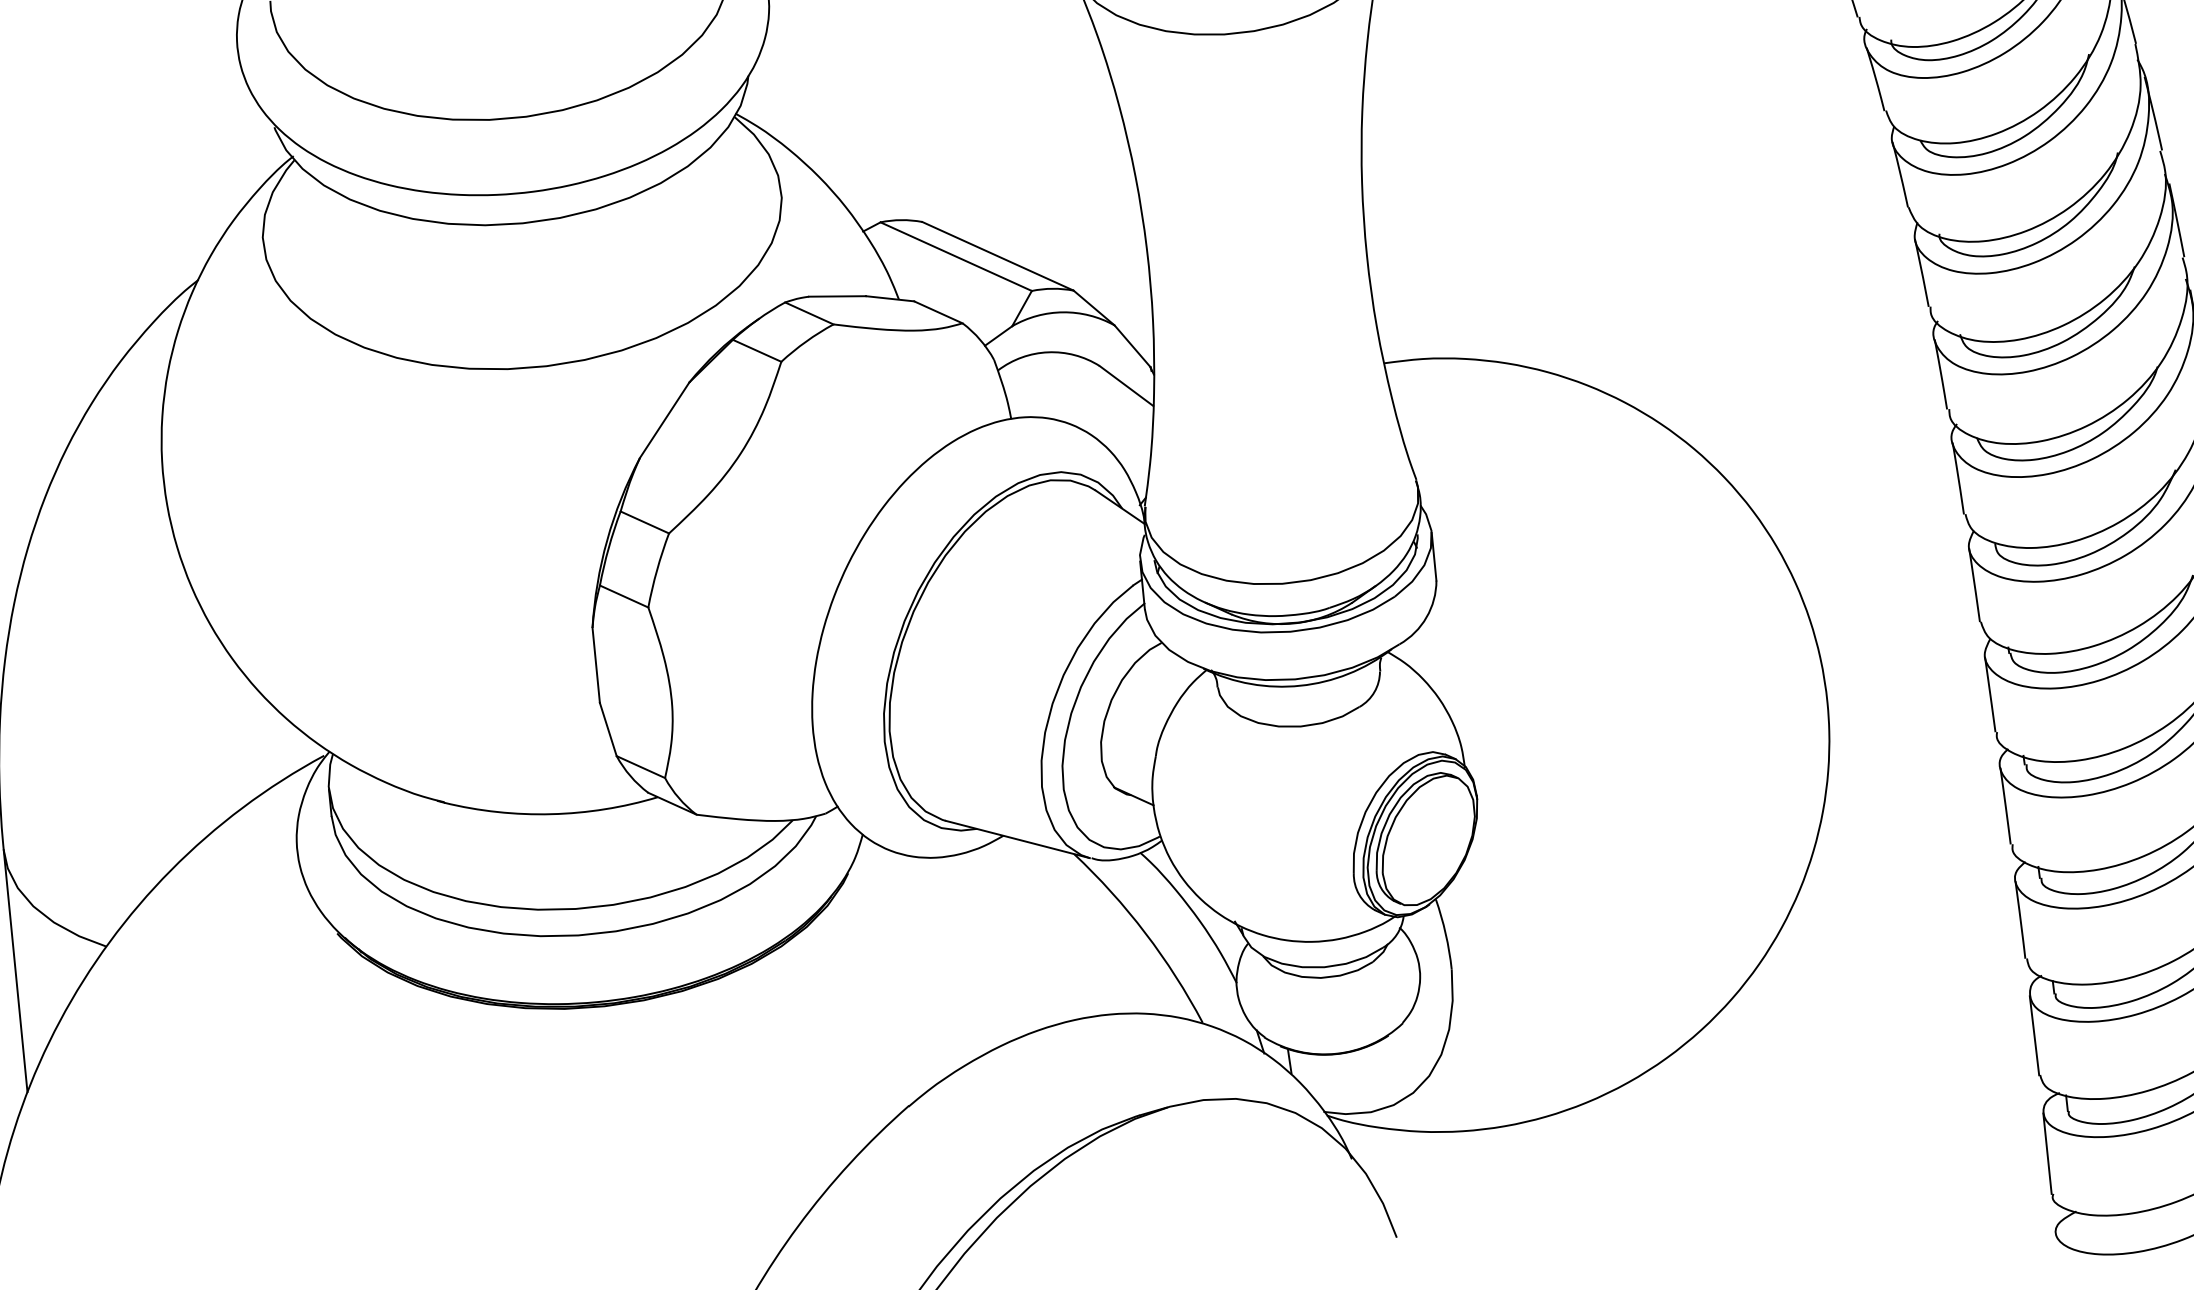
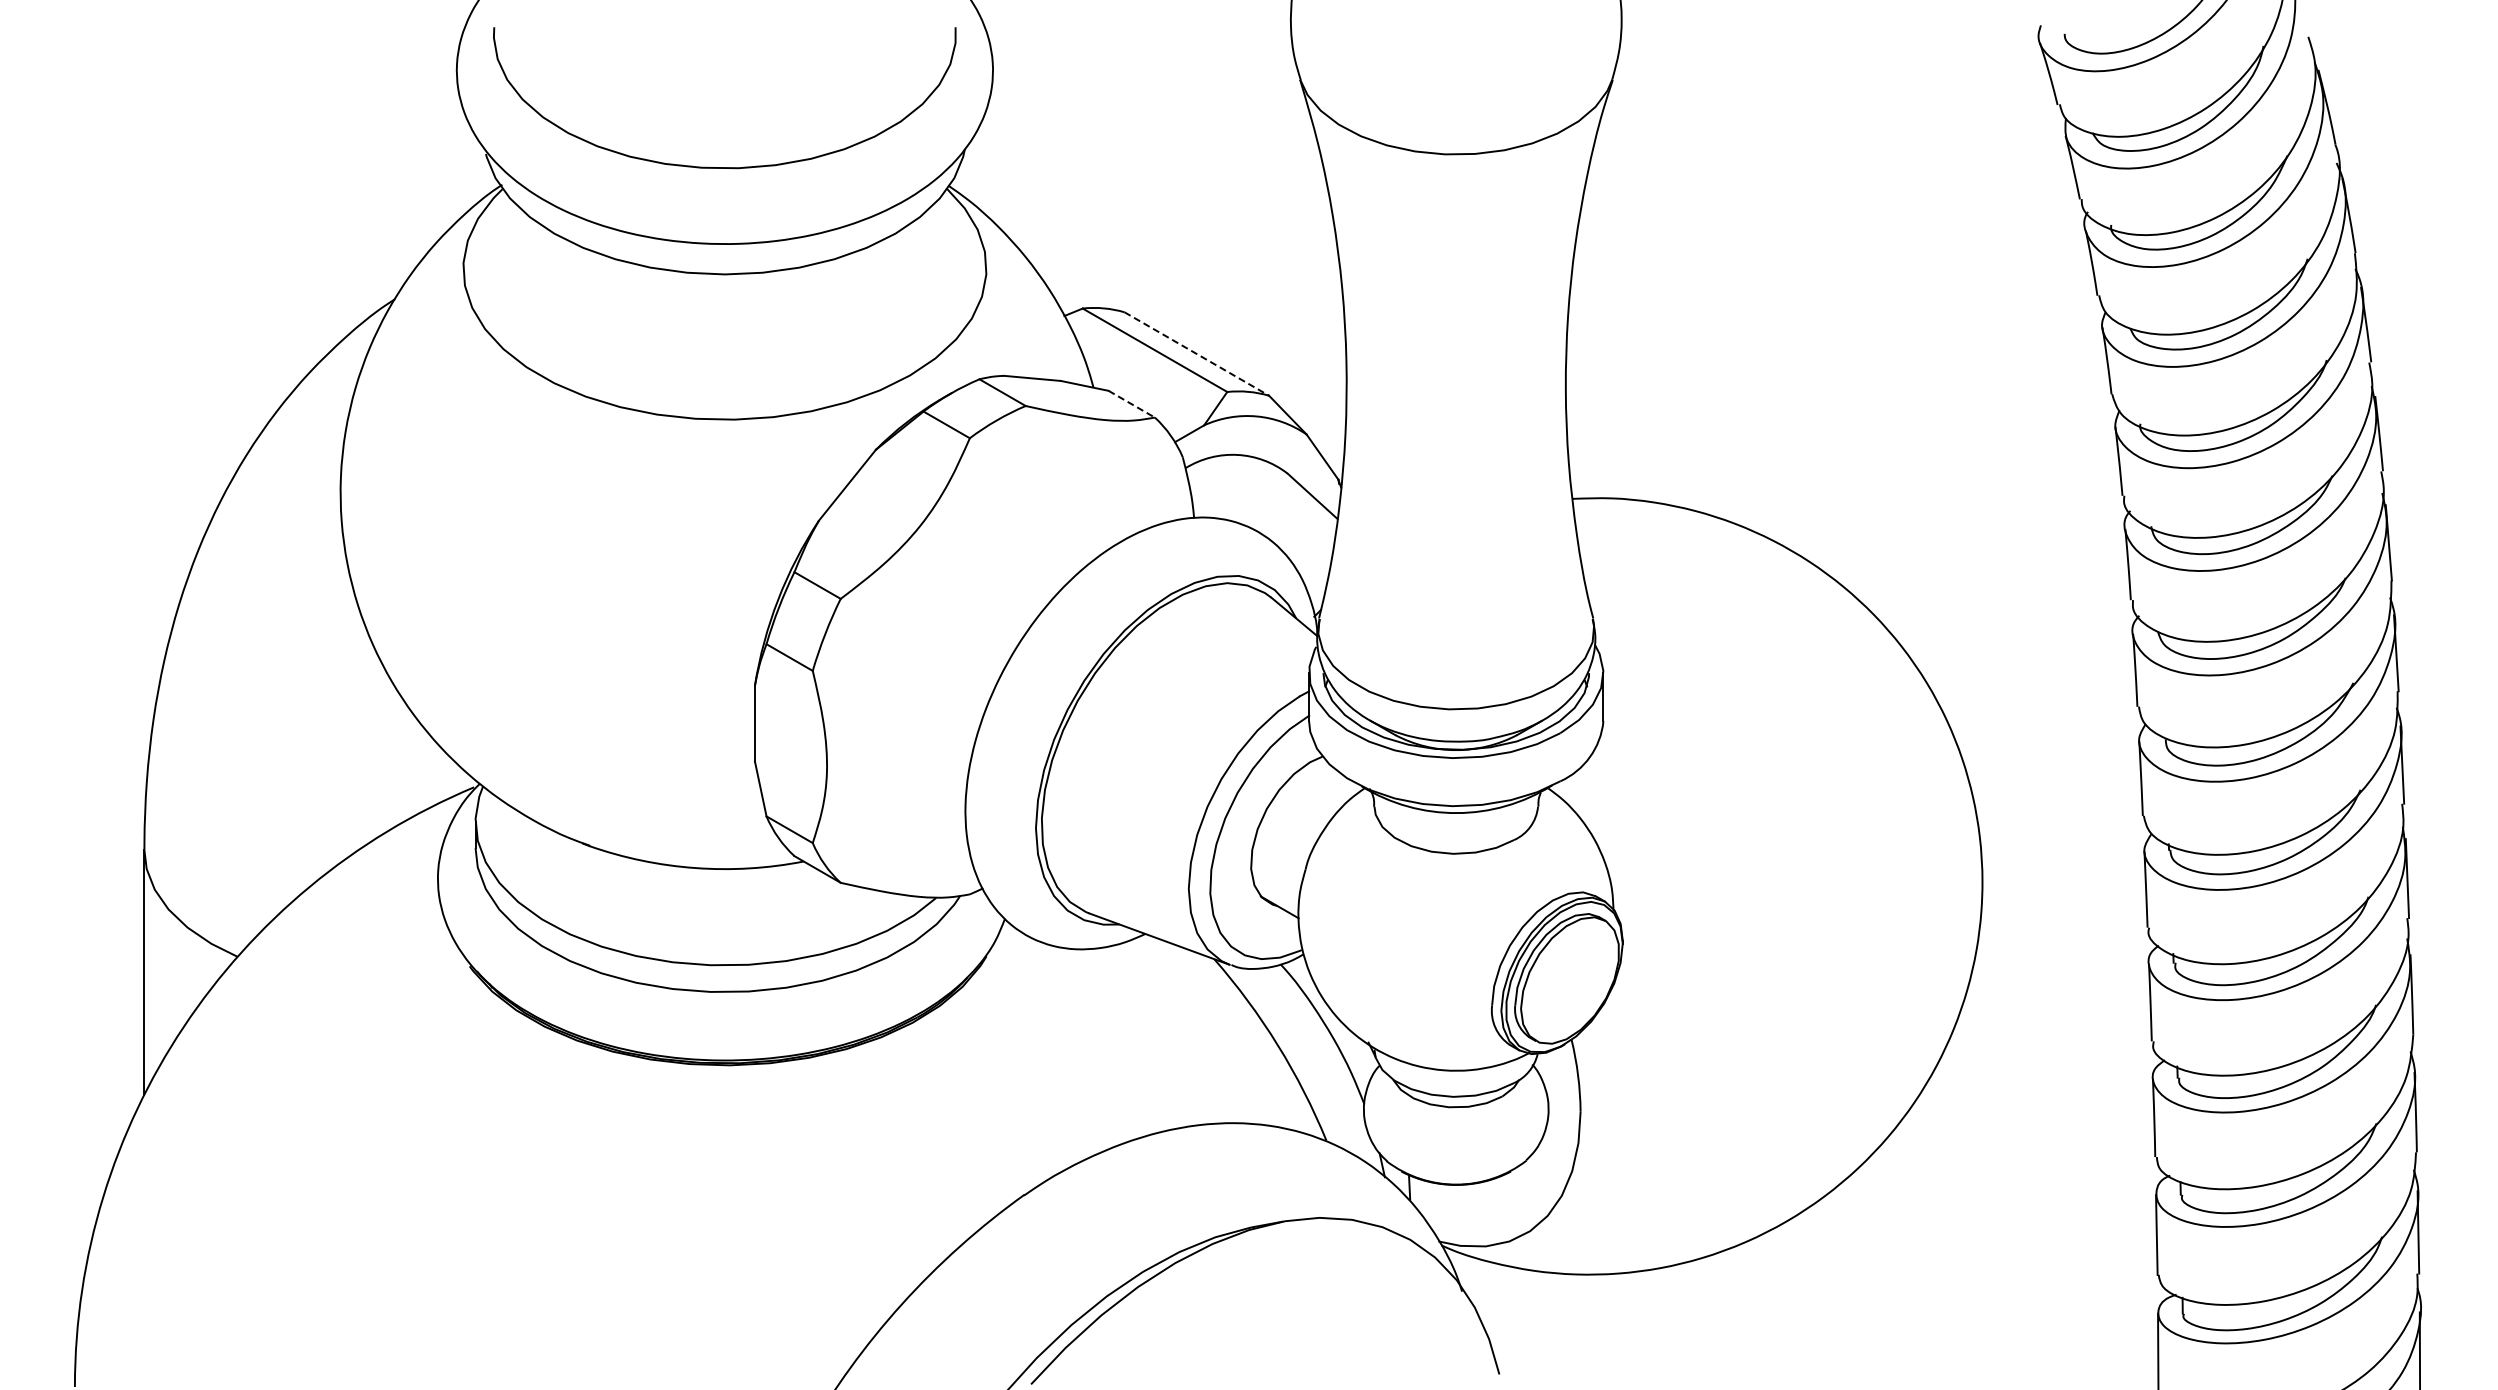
line: (998, 256) -> (1197, 354), solid -> dashed
line: (938, 312) -> (1131, 404), solid -> dashed

